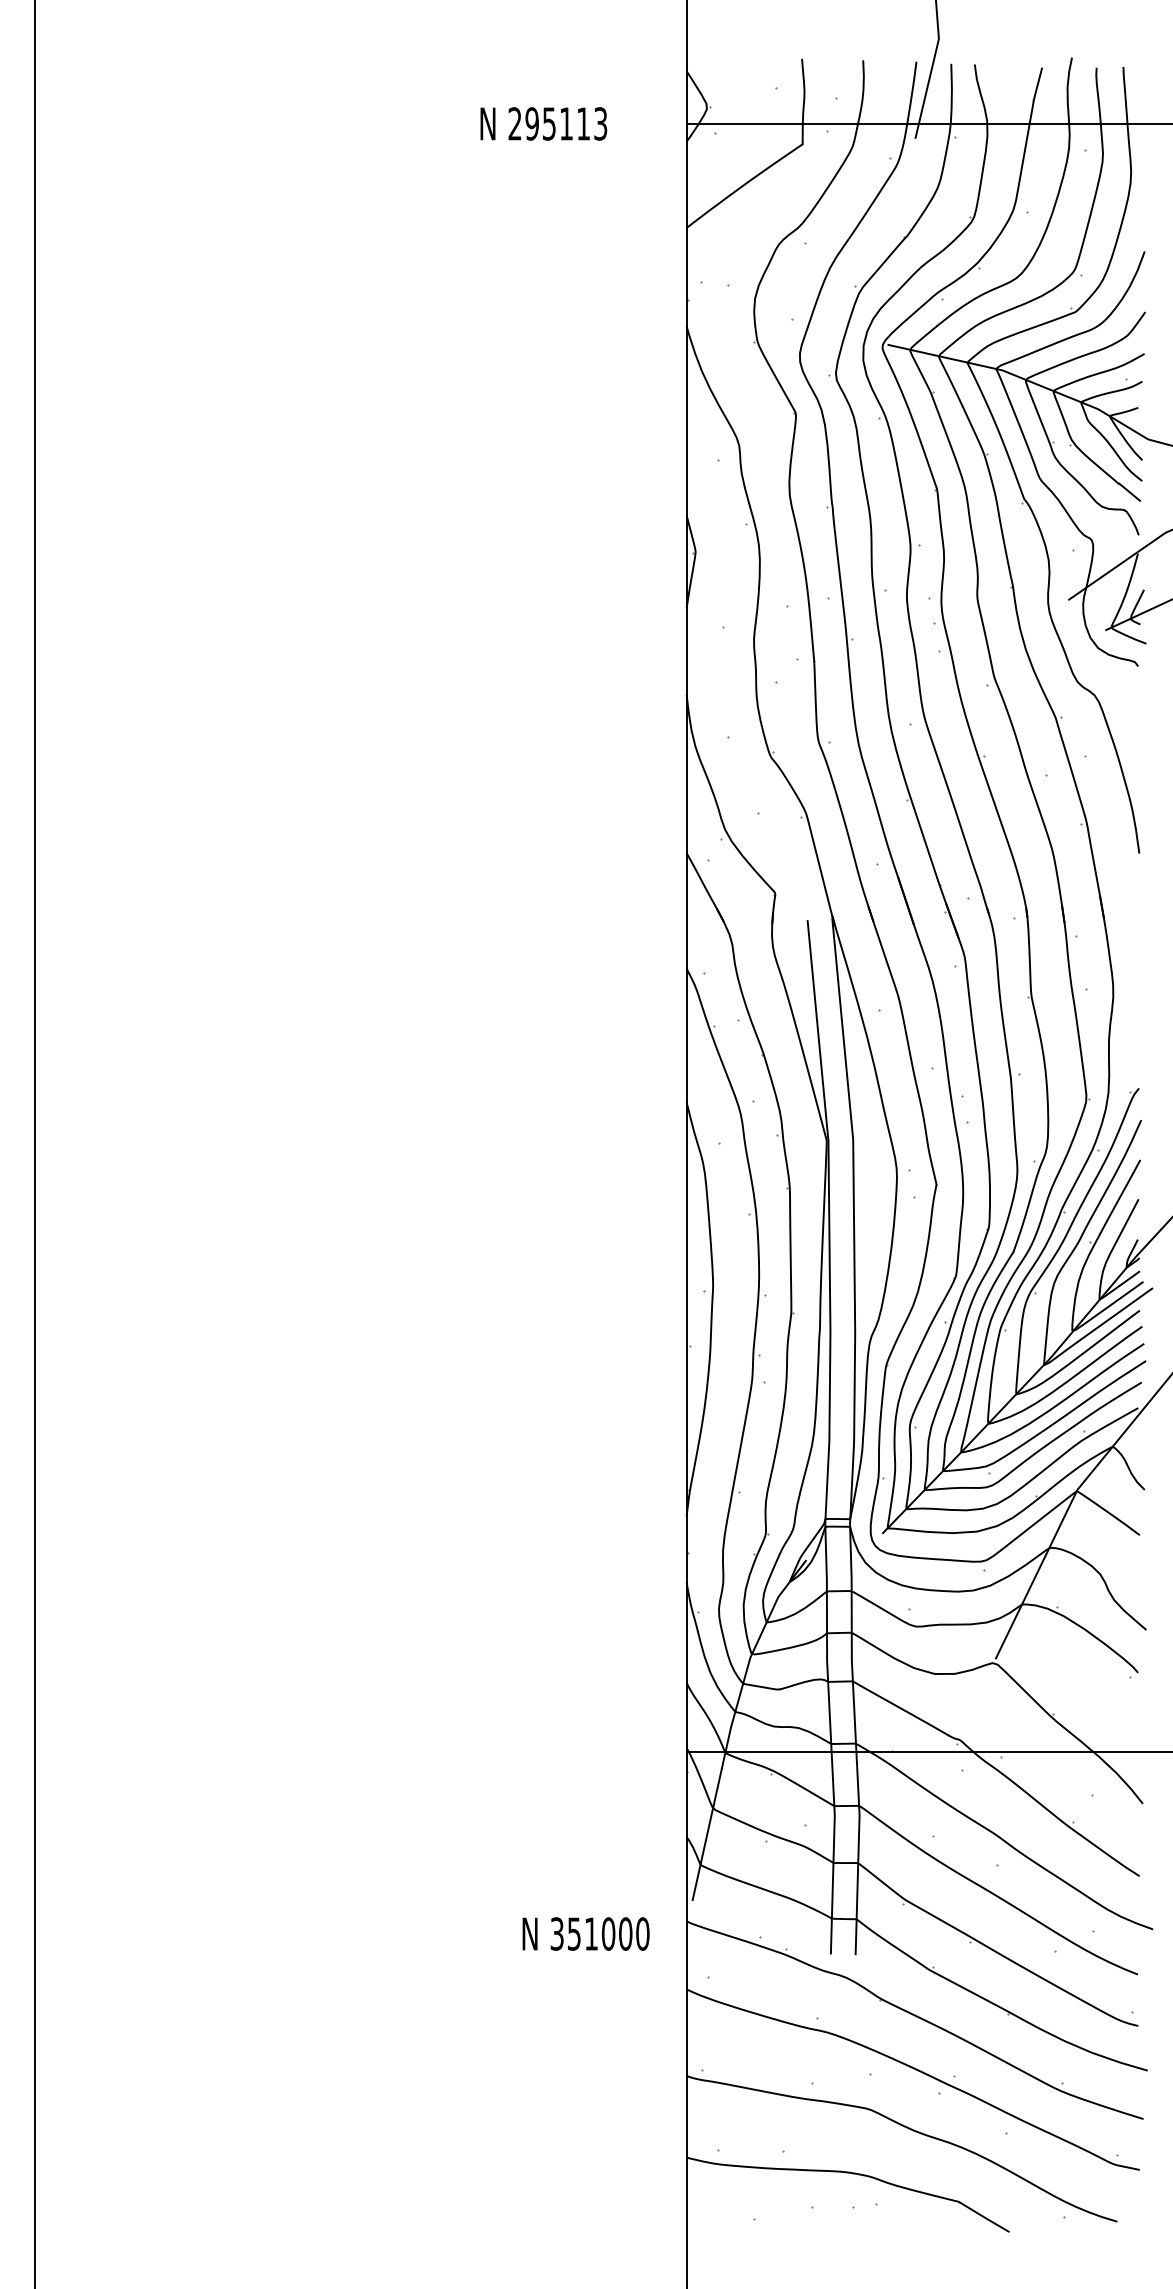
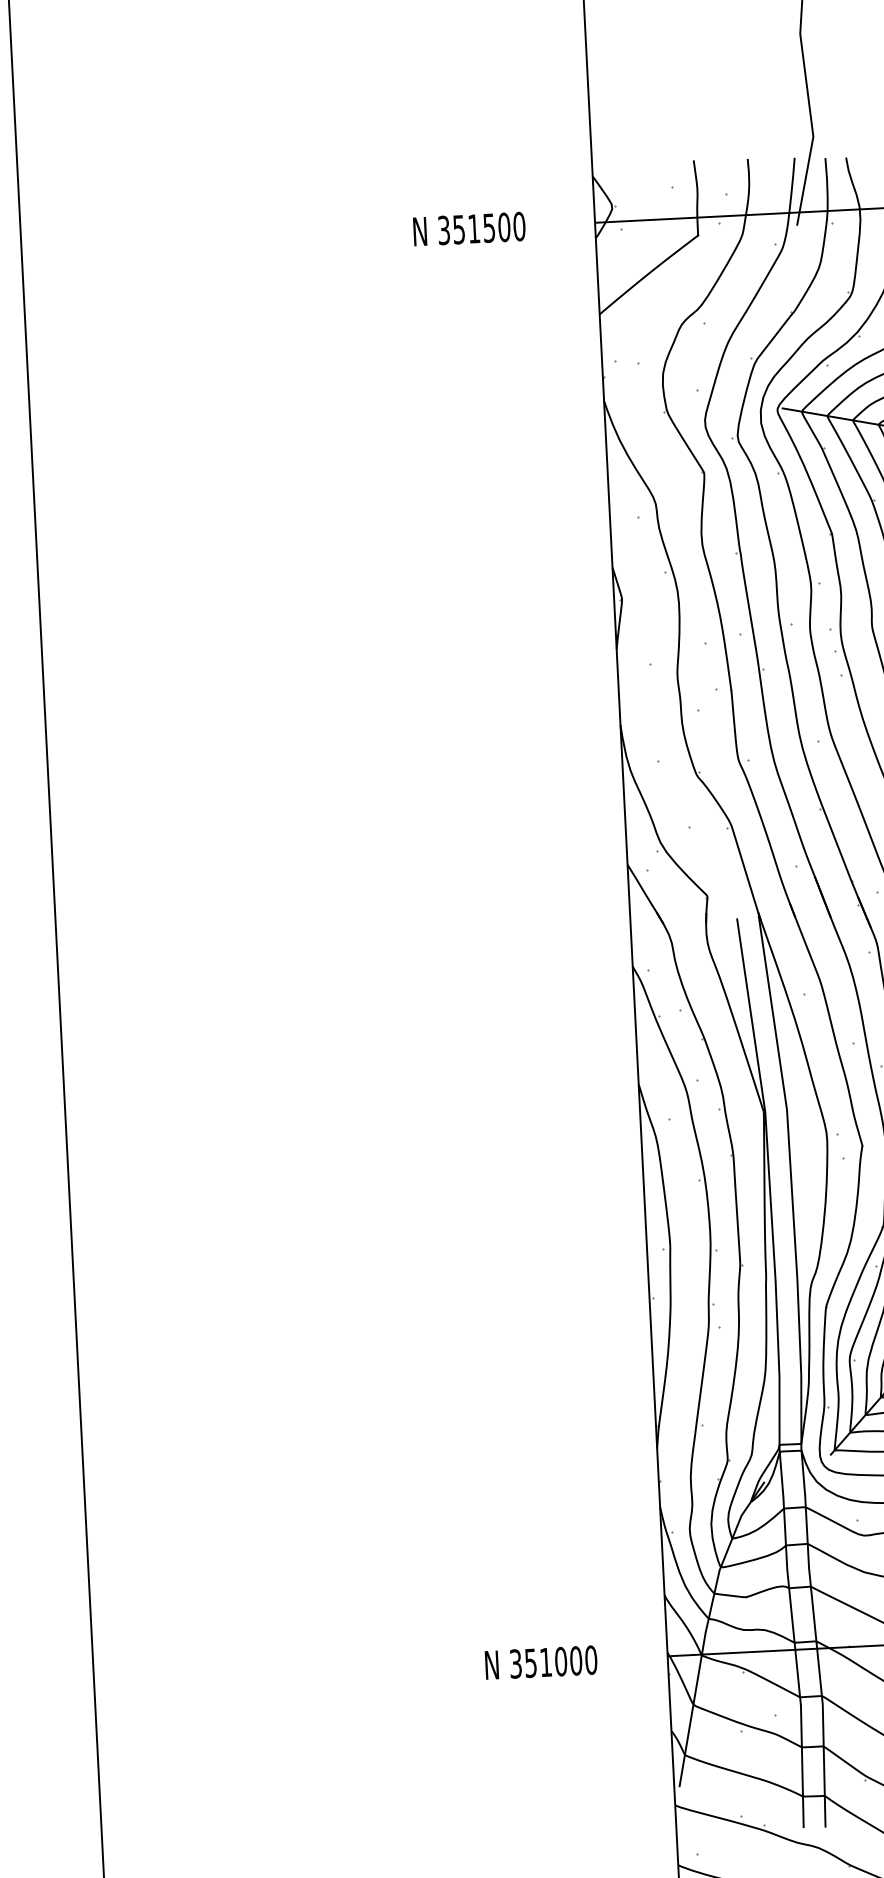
text: (557, 123) -> (481, 228), 295113 -> 351500
text: (585, 1933) -> (540, 1662), moved

